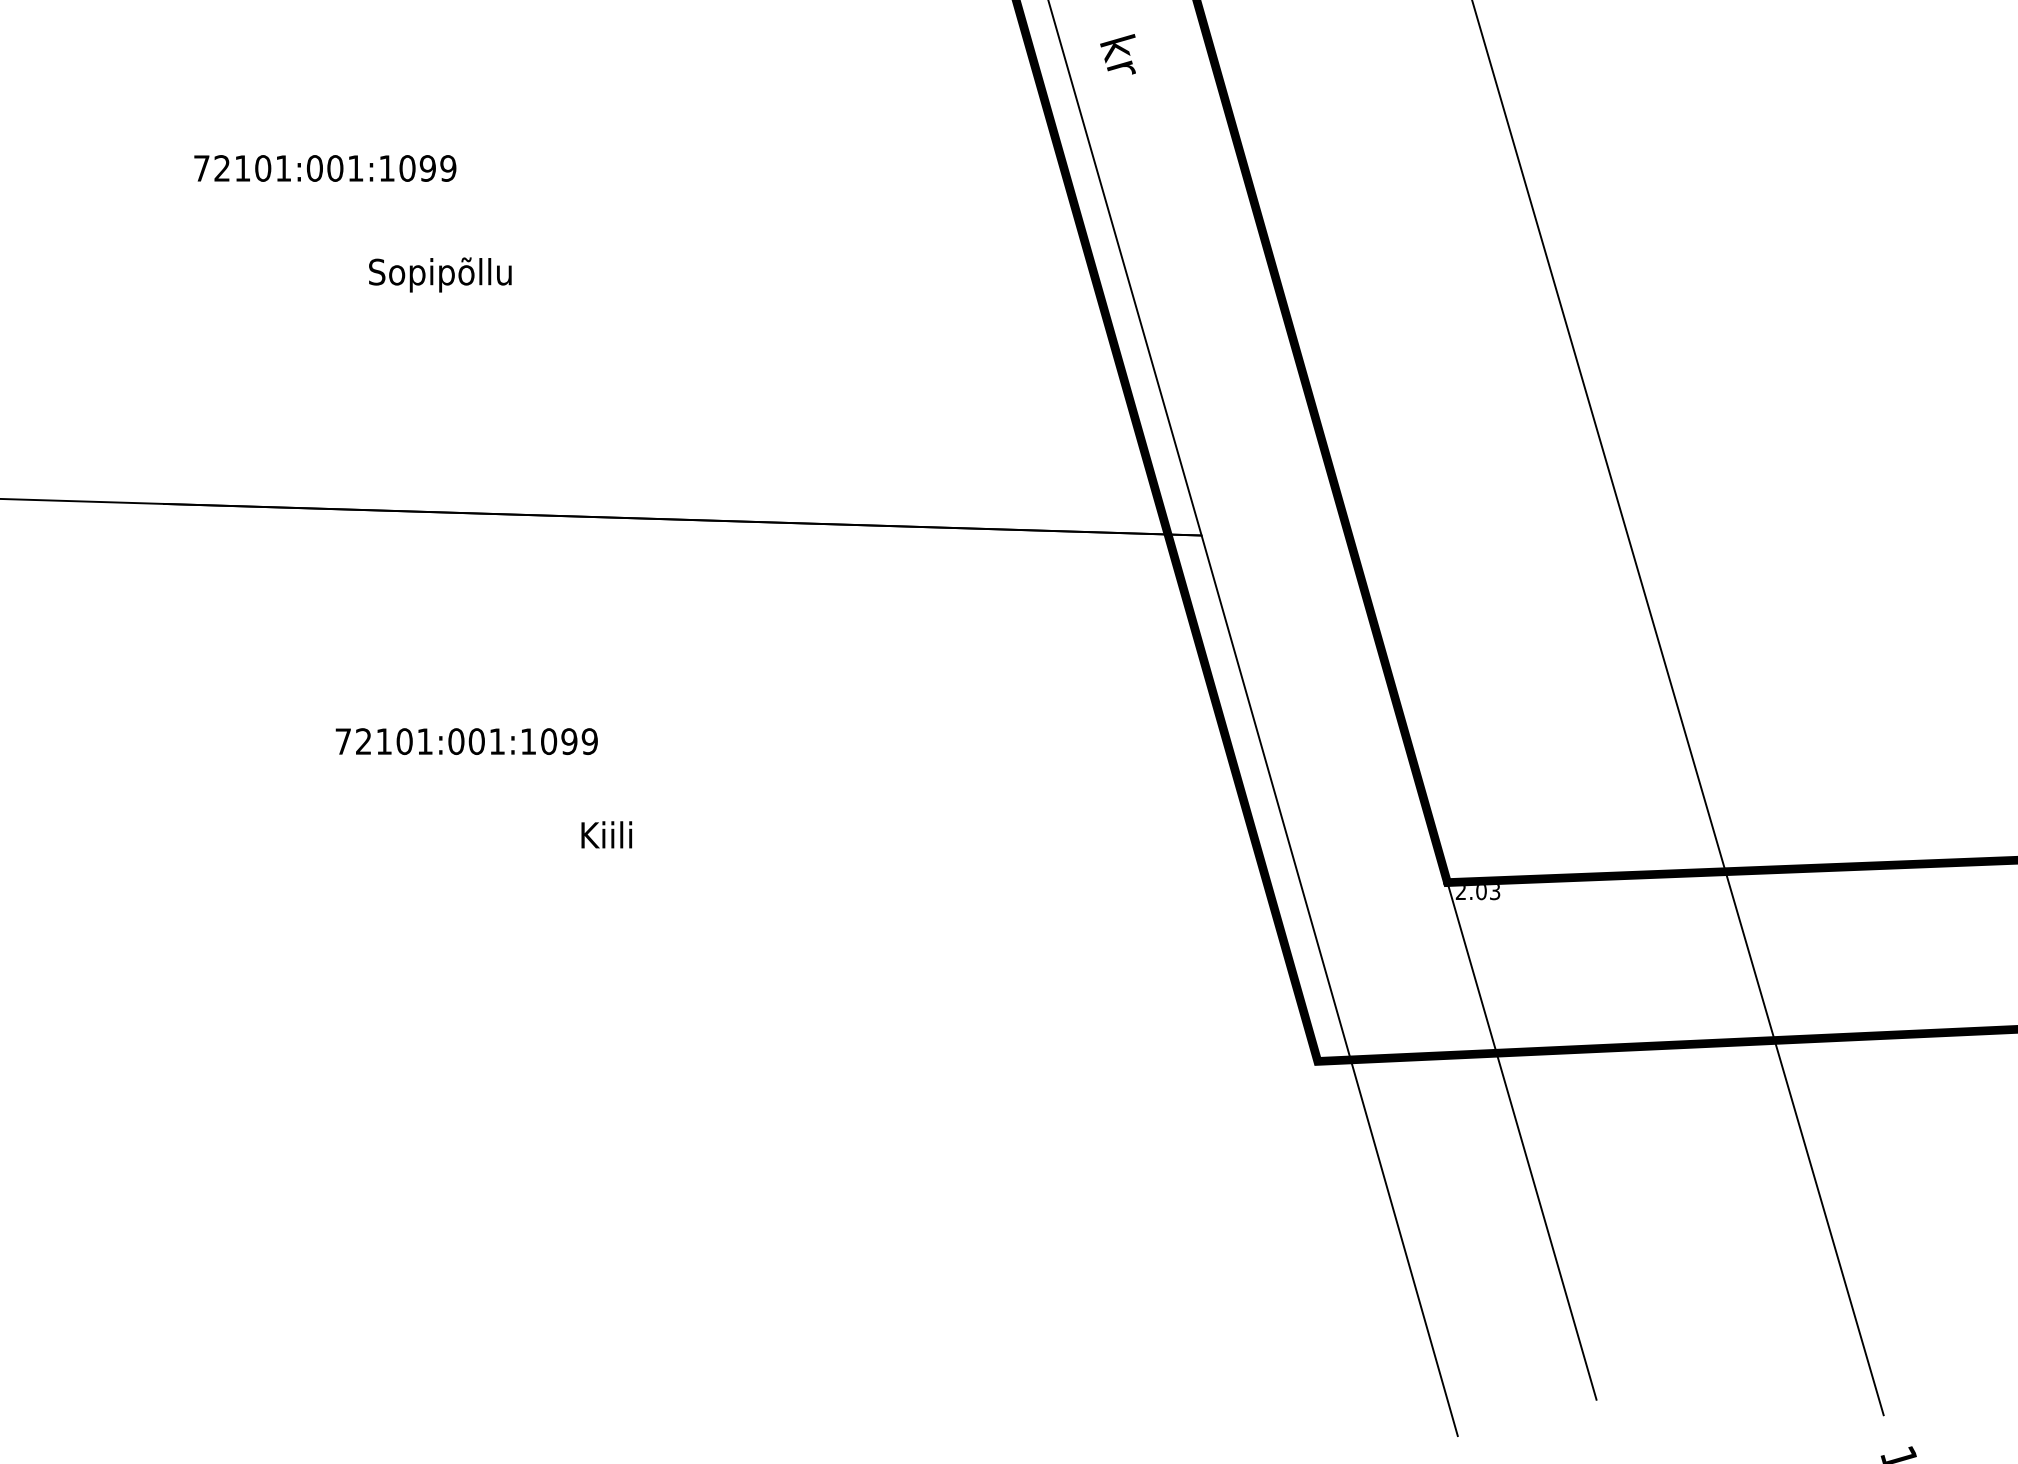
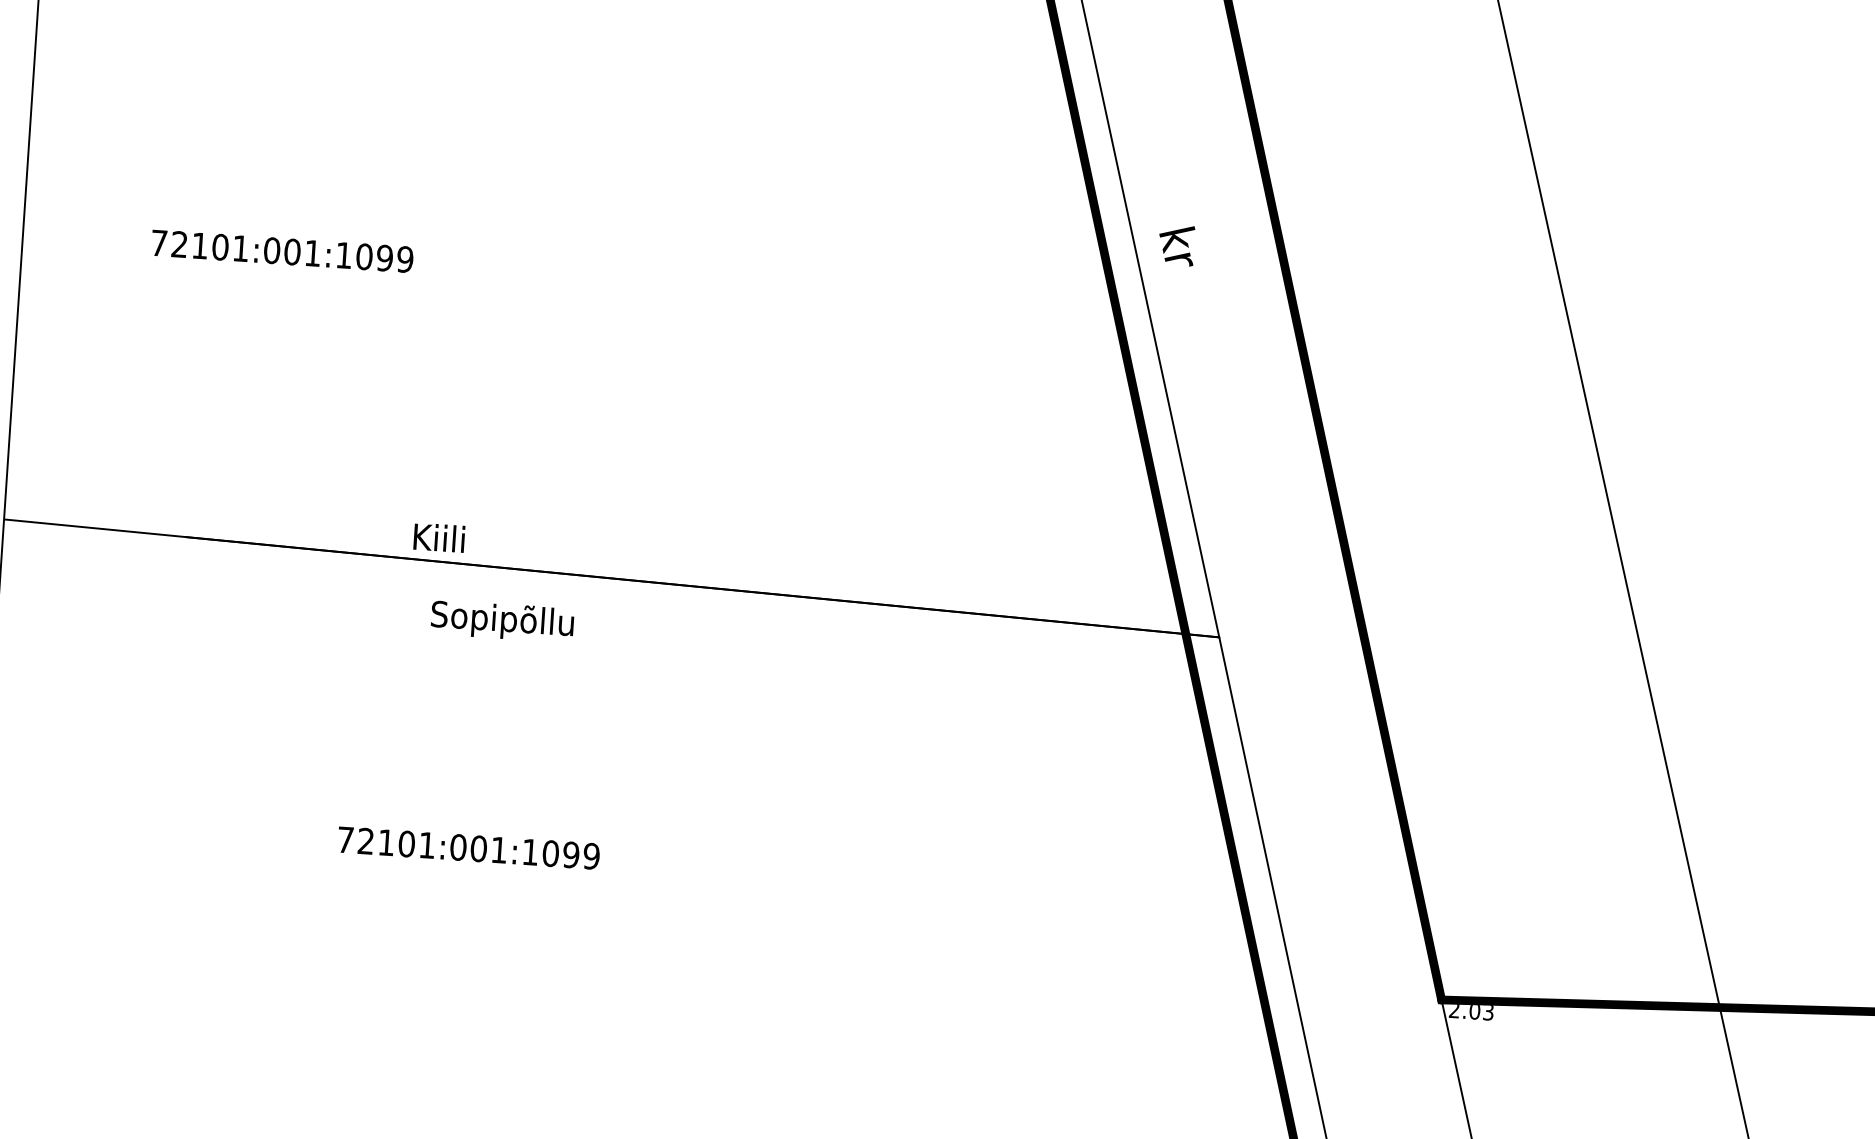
text: (1117, 54) -> (1176, 245), moved
text: (325, 168) -> (282, 251), moved
text: (440, 274) -> (502, 620), moved
text: (466, 741) -> (468, 848), moved
text: (606, 834) -> (439, 537), moved

